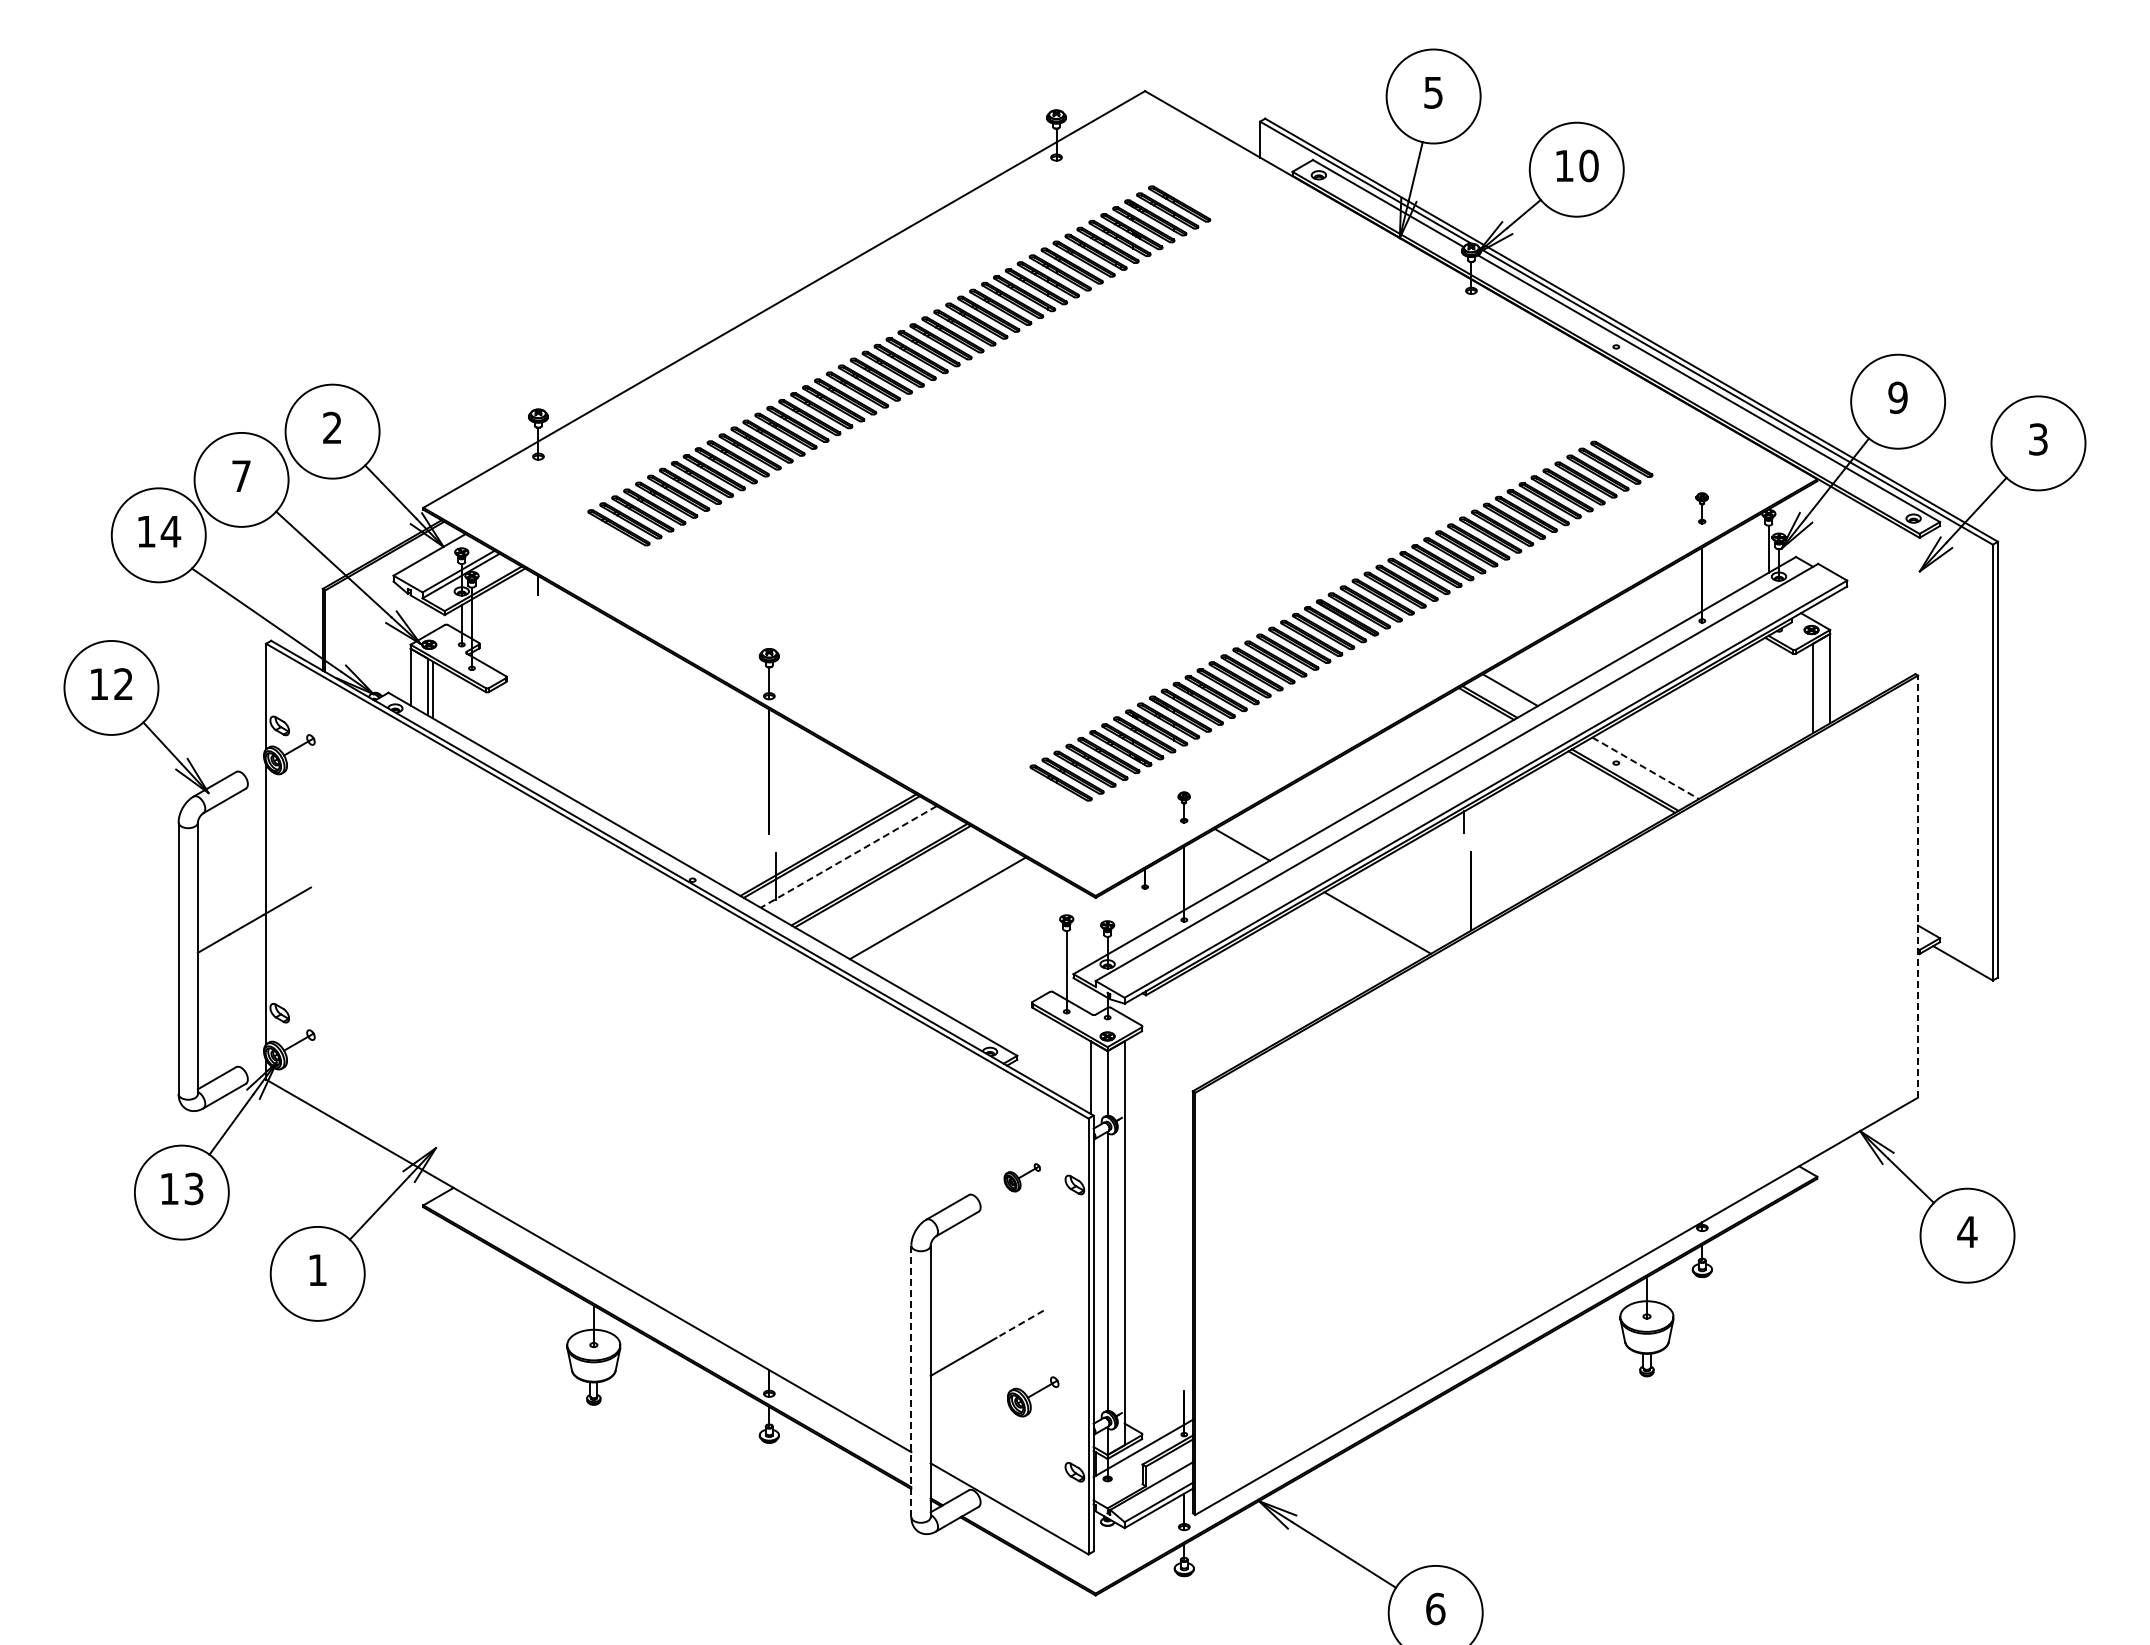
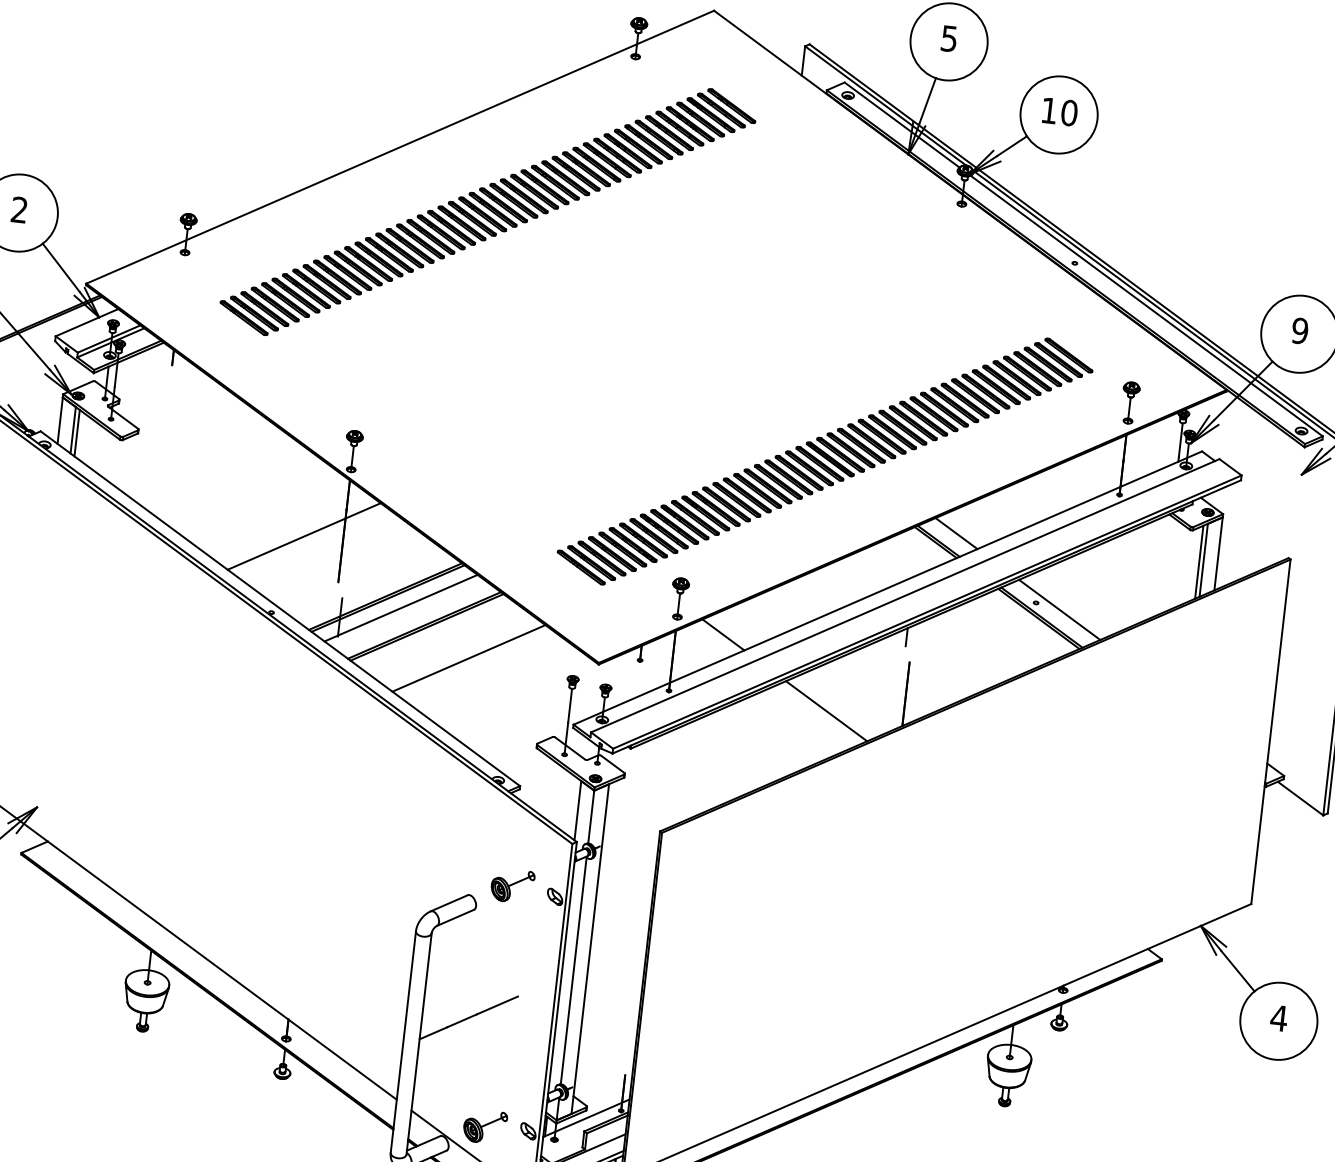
part: (1701, 508) -> (1129, 403), size x1.67
line: (1807, 691) -> (1198, 562), added
line: (1645, 768) -> (1059, 610), dashed -> solid
line: (721, 783) -> (304, 536), added
part: (1183, 807) -> (678, 598), size x1.67
line: (848, 856) -> (400, 607), dashed -> solid
line: (1917, 886) -> (1270, 731), dashed -> solid
part: (1022, 1177) -> (513, 885), size x1.43
line: (1019, 1324) -> (496, 1005), dashed -> solid
line: (911, 1381) -> (403, 1042), dashed -> solid
part: (1033, 1396) -> (485, 1126), moved

